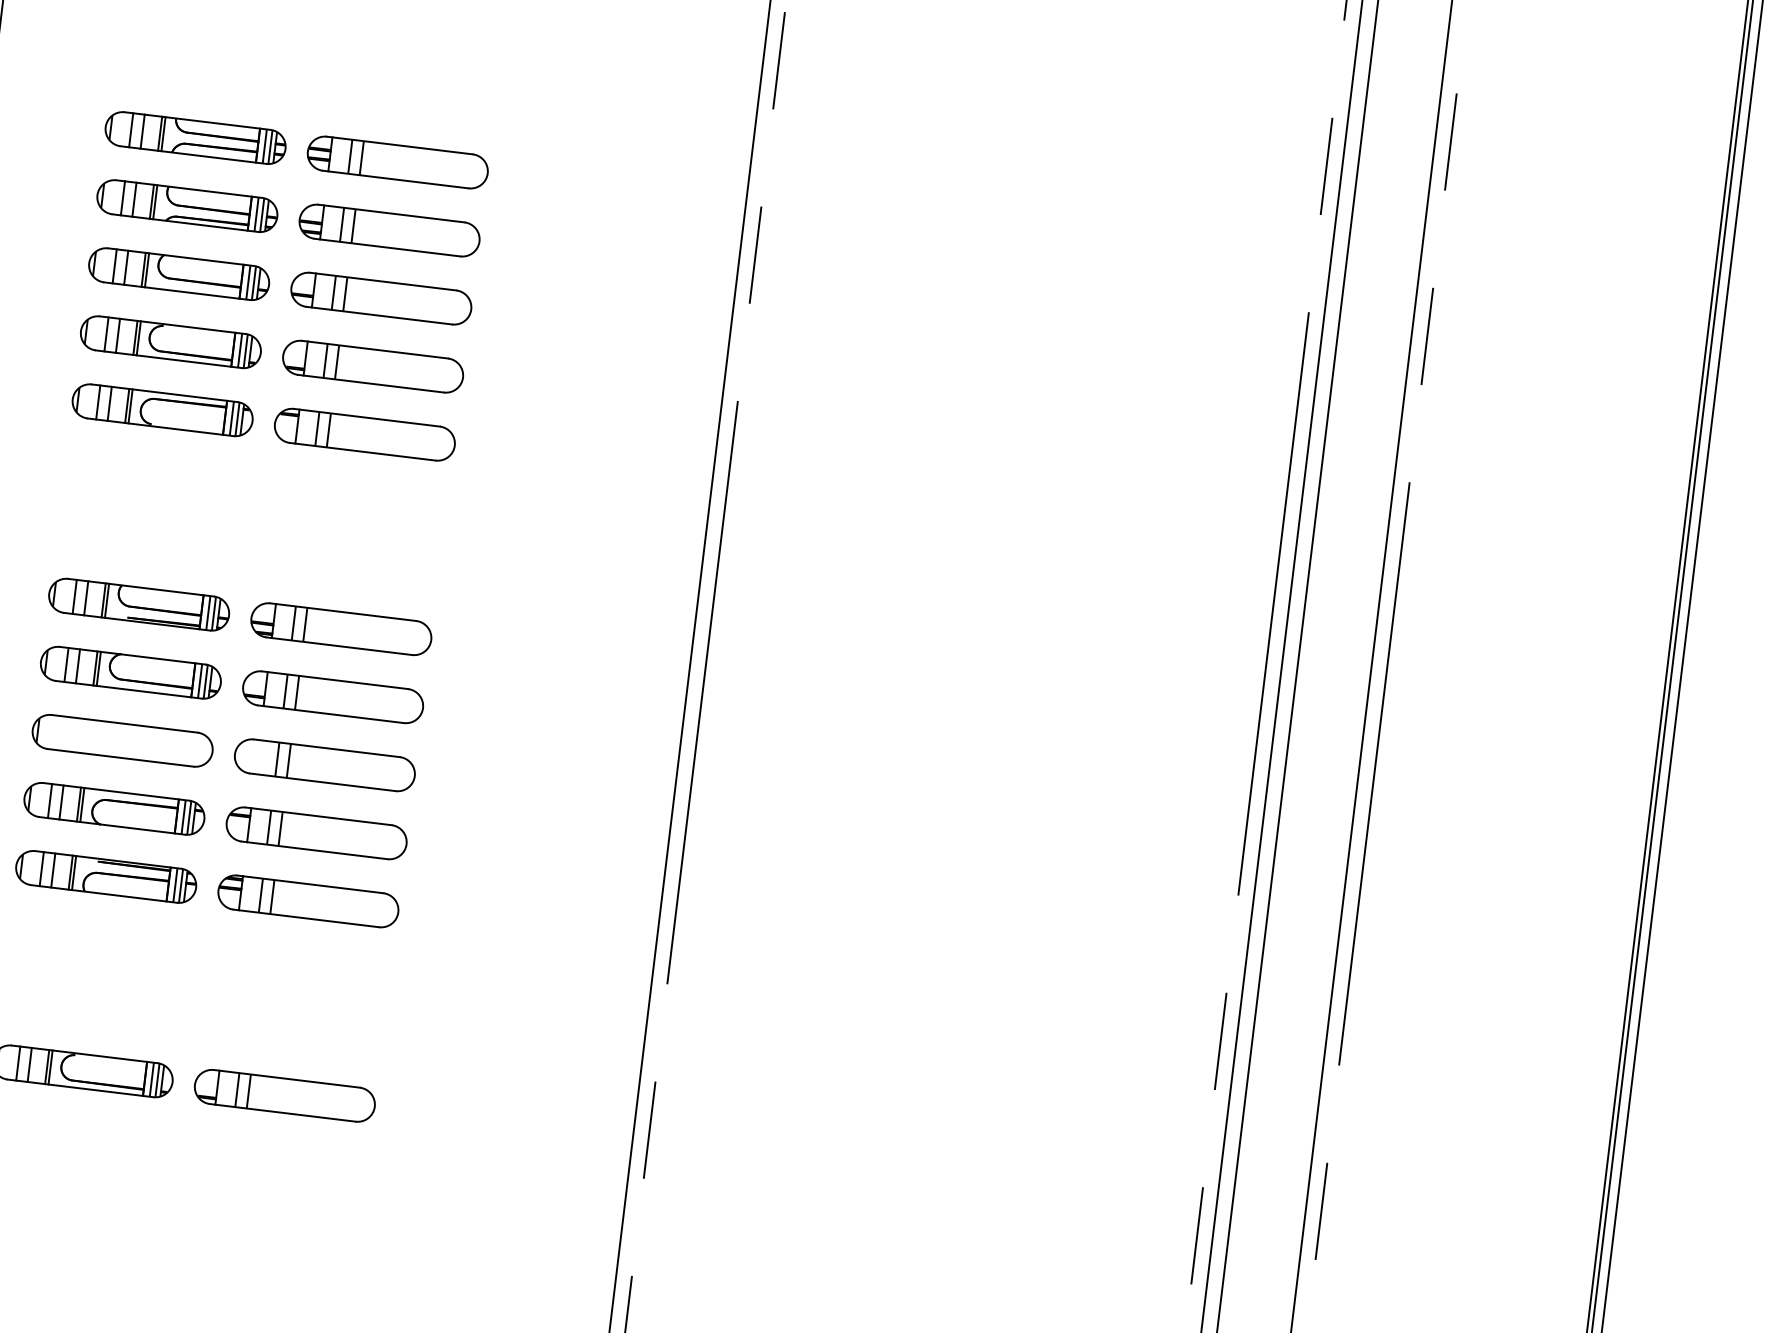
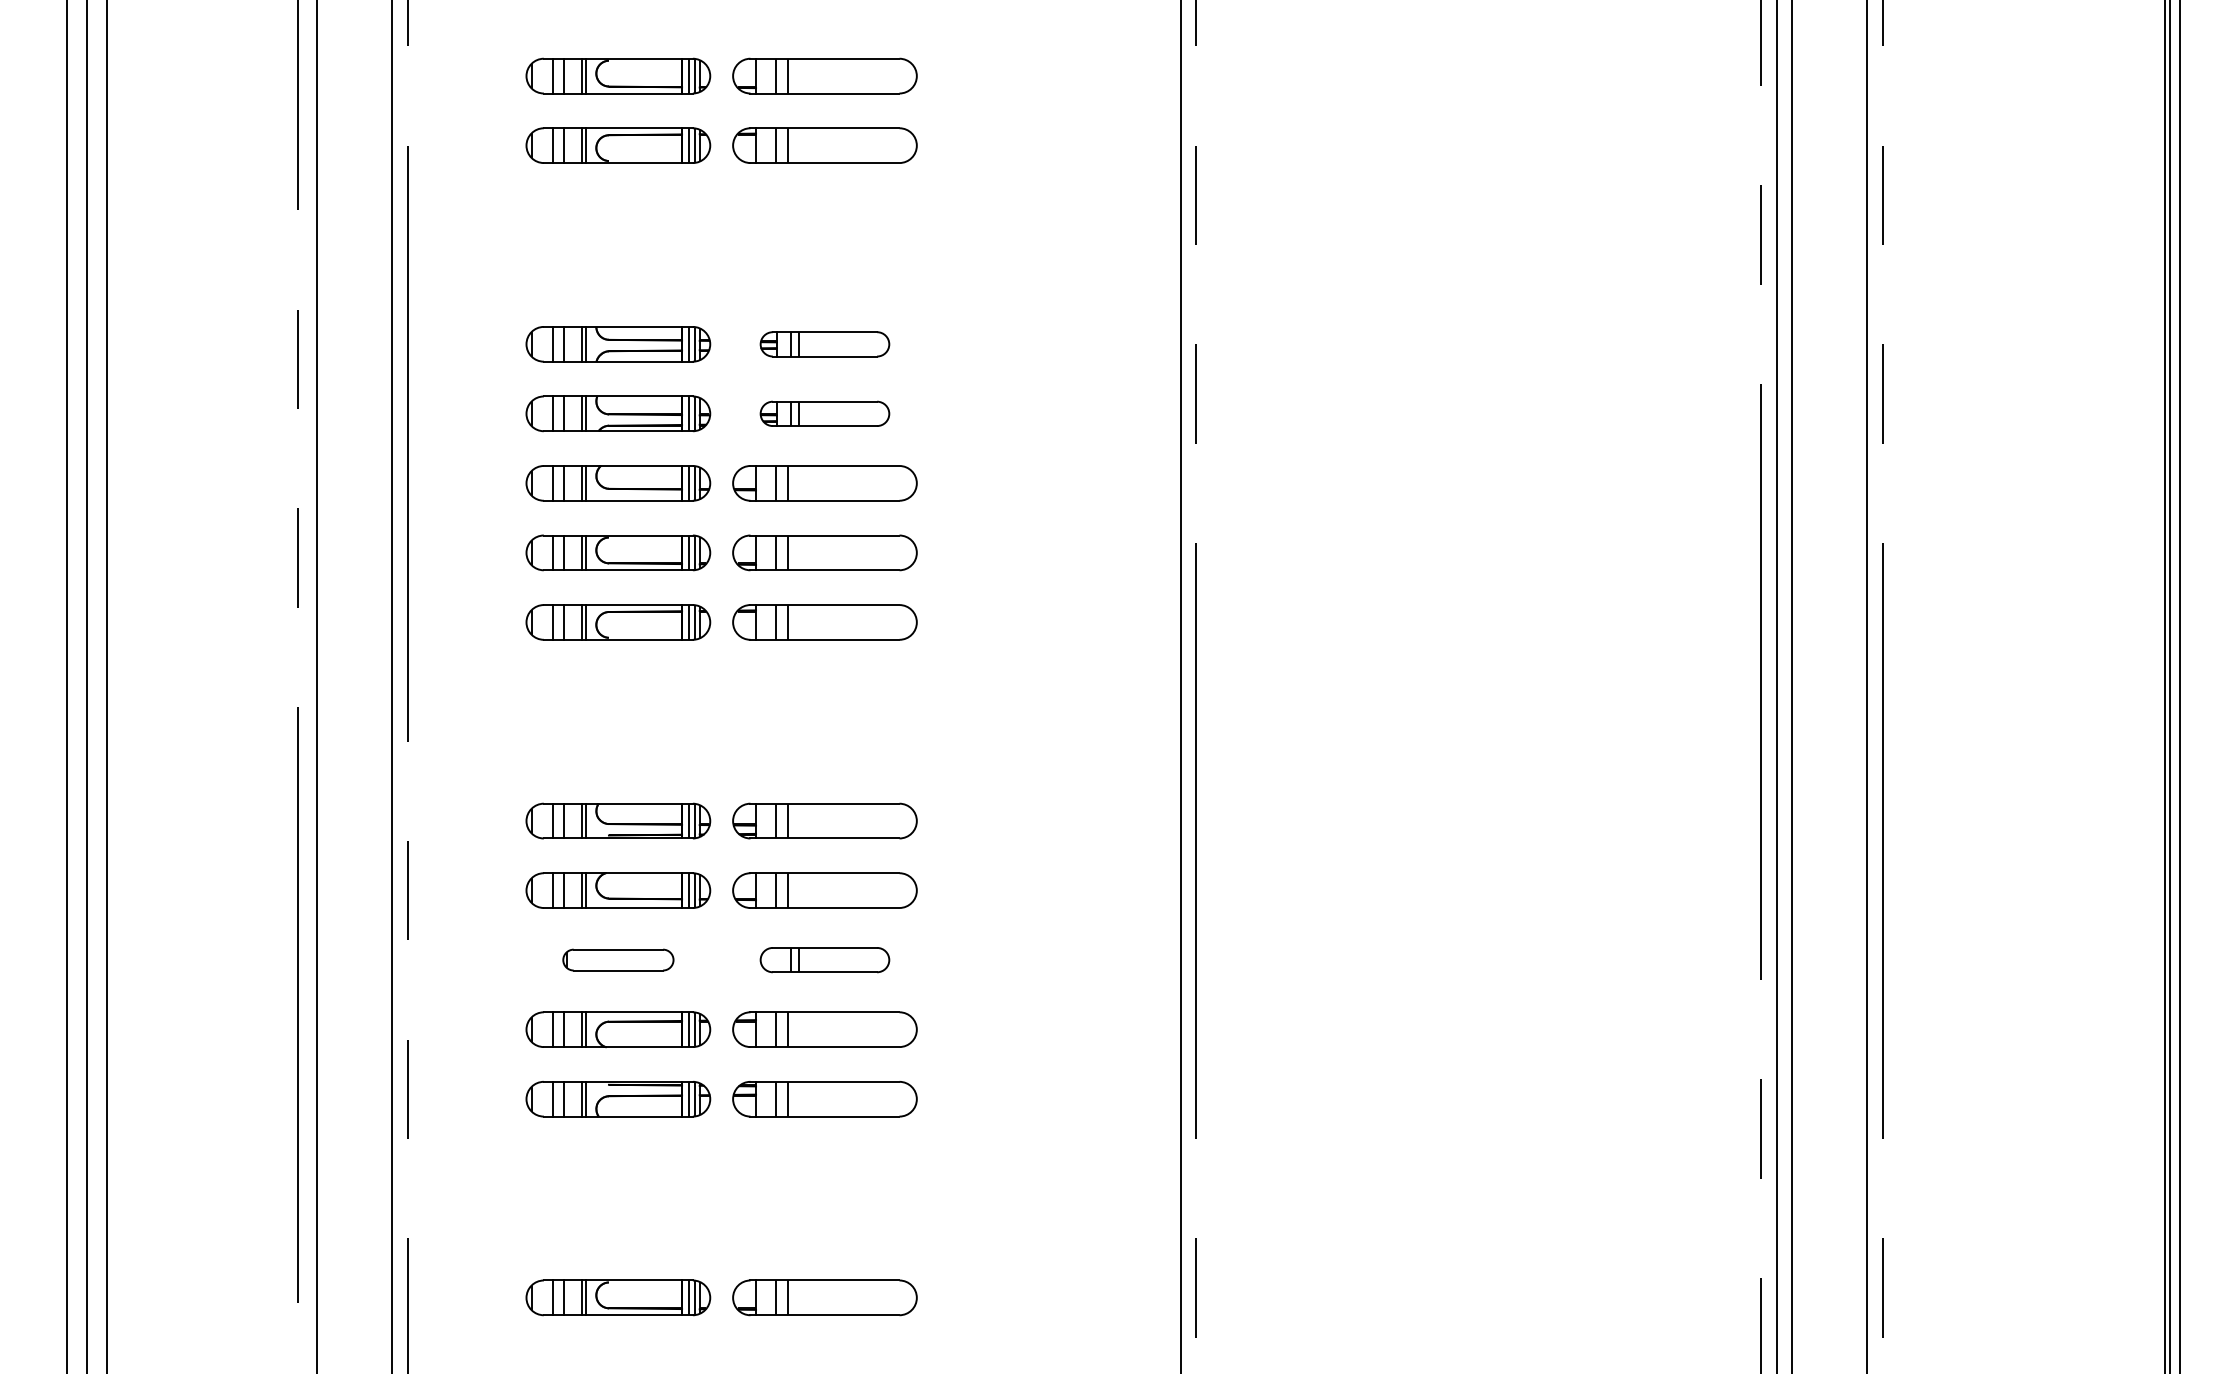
part: (397, 162) -> (824, 344), size x0.7
part: (389, 230) -> (824, 413), size x0.7
part: (122, 740) -> (618, 959), size x0.6
part: (324, 764) -> (824, 959), size x0.7

